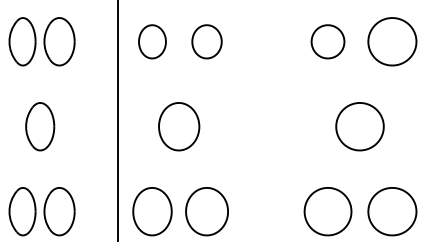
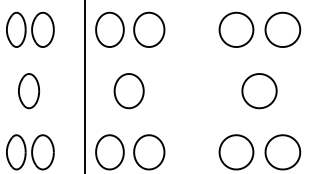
part: (152, 41) -> (109, 29), size x1.43
part: (206, 41) -> (148, 29), size x1.43
part: (327, 41) -> (236, 29), size x1.43

